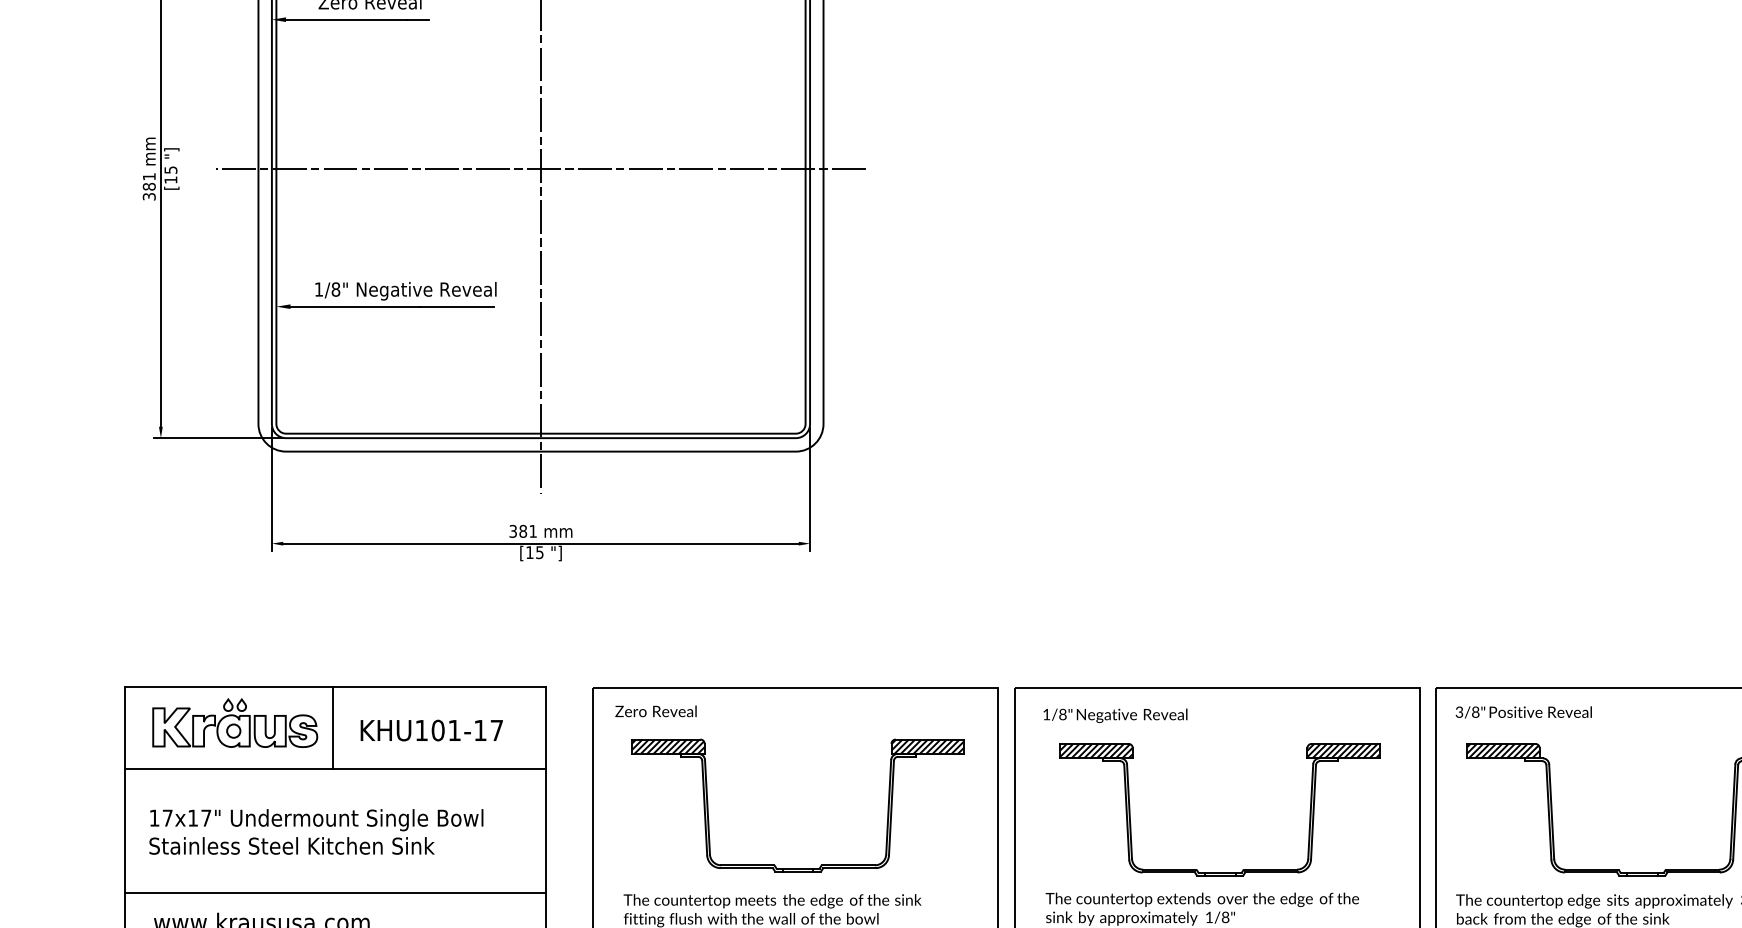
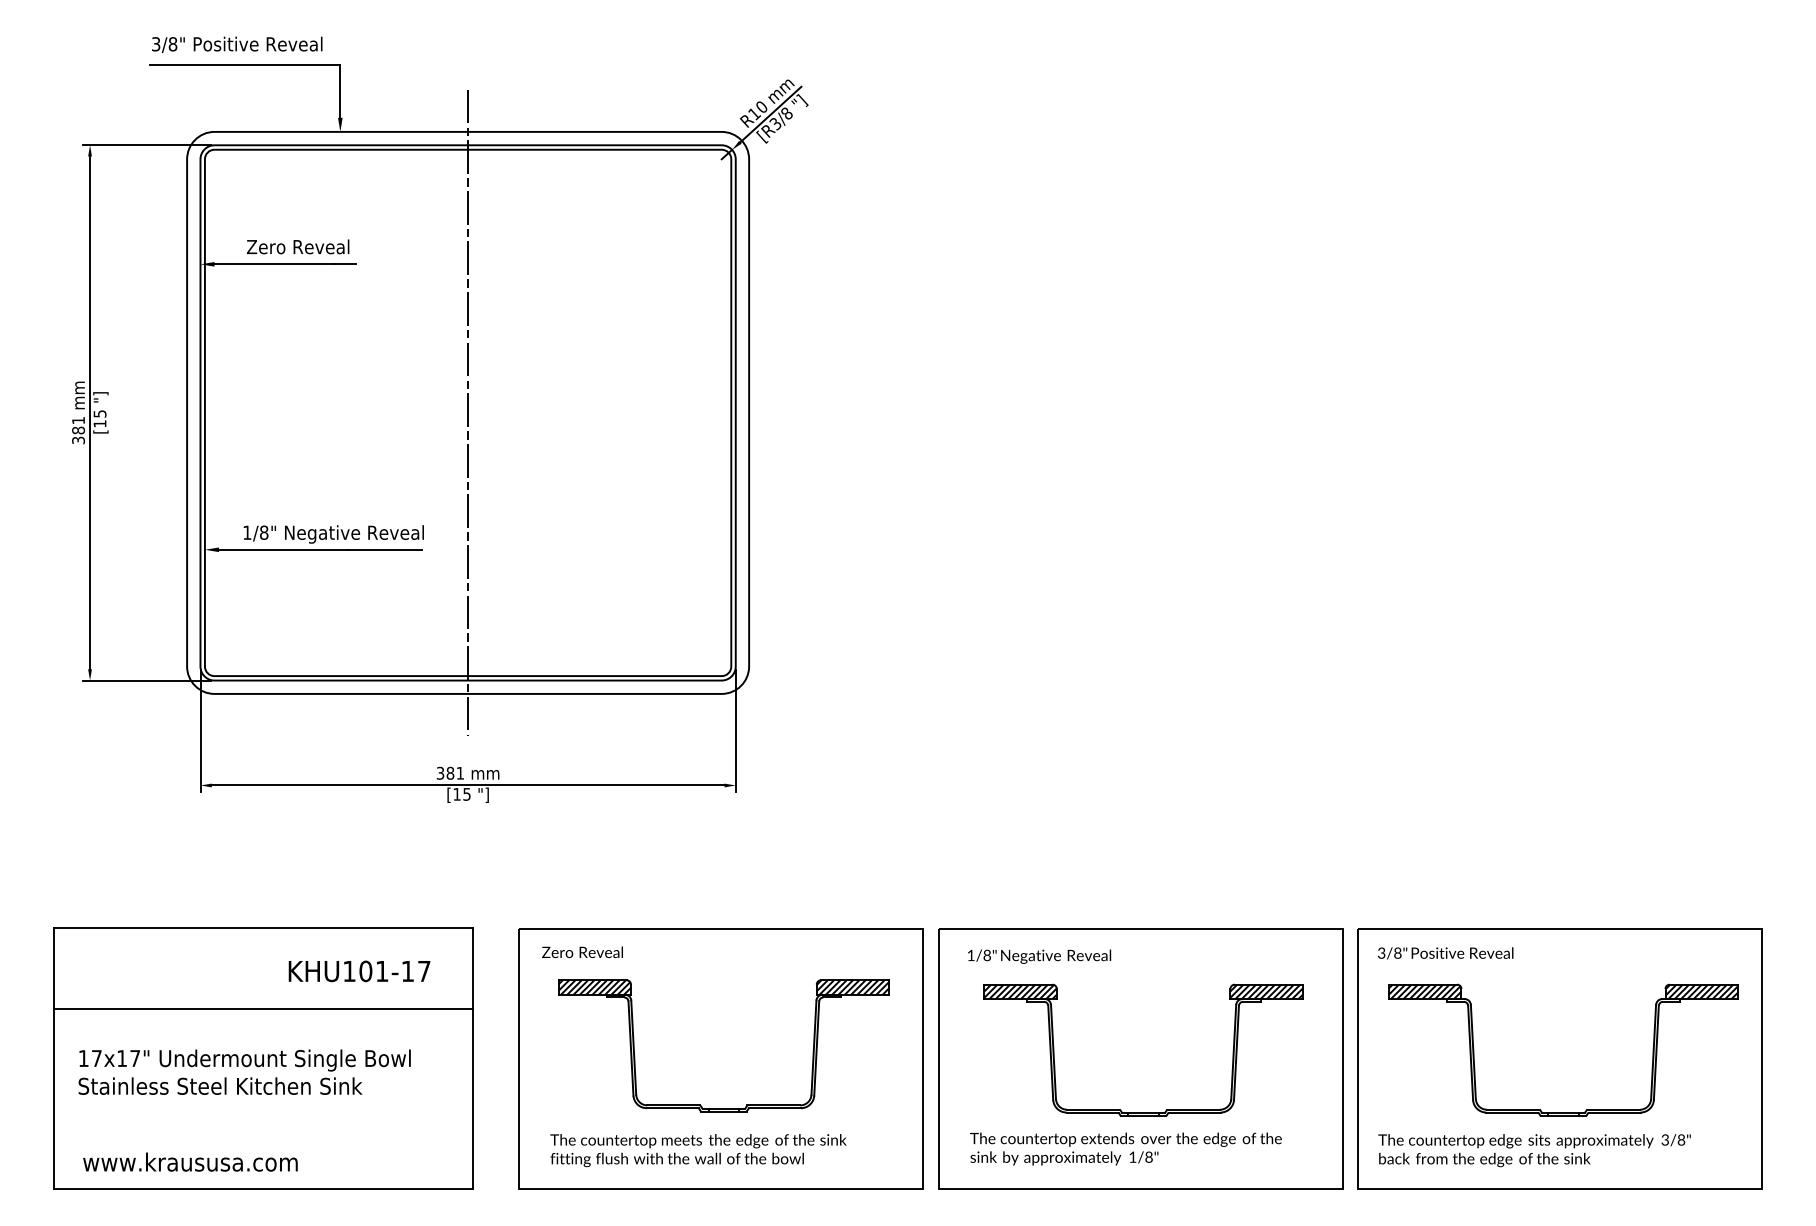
line: (540, 168) -> (467, 412), removed
part: (234, 722) -> (163, 963), removed
line: (333, 727) -> (261, 968), removed
line: (335, 892) -> (263, 1132), removed

